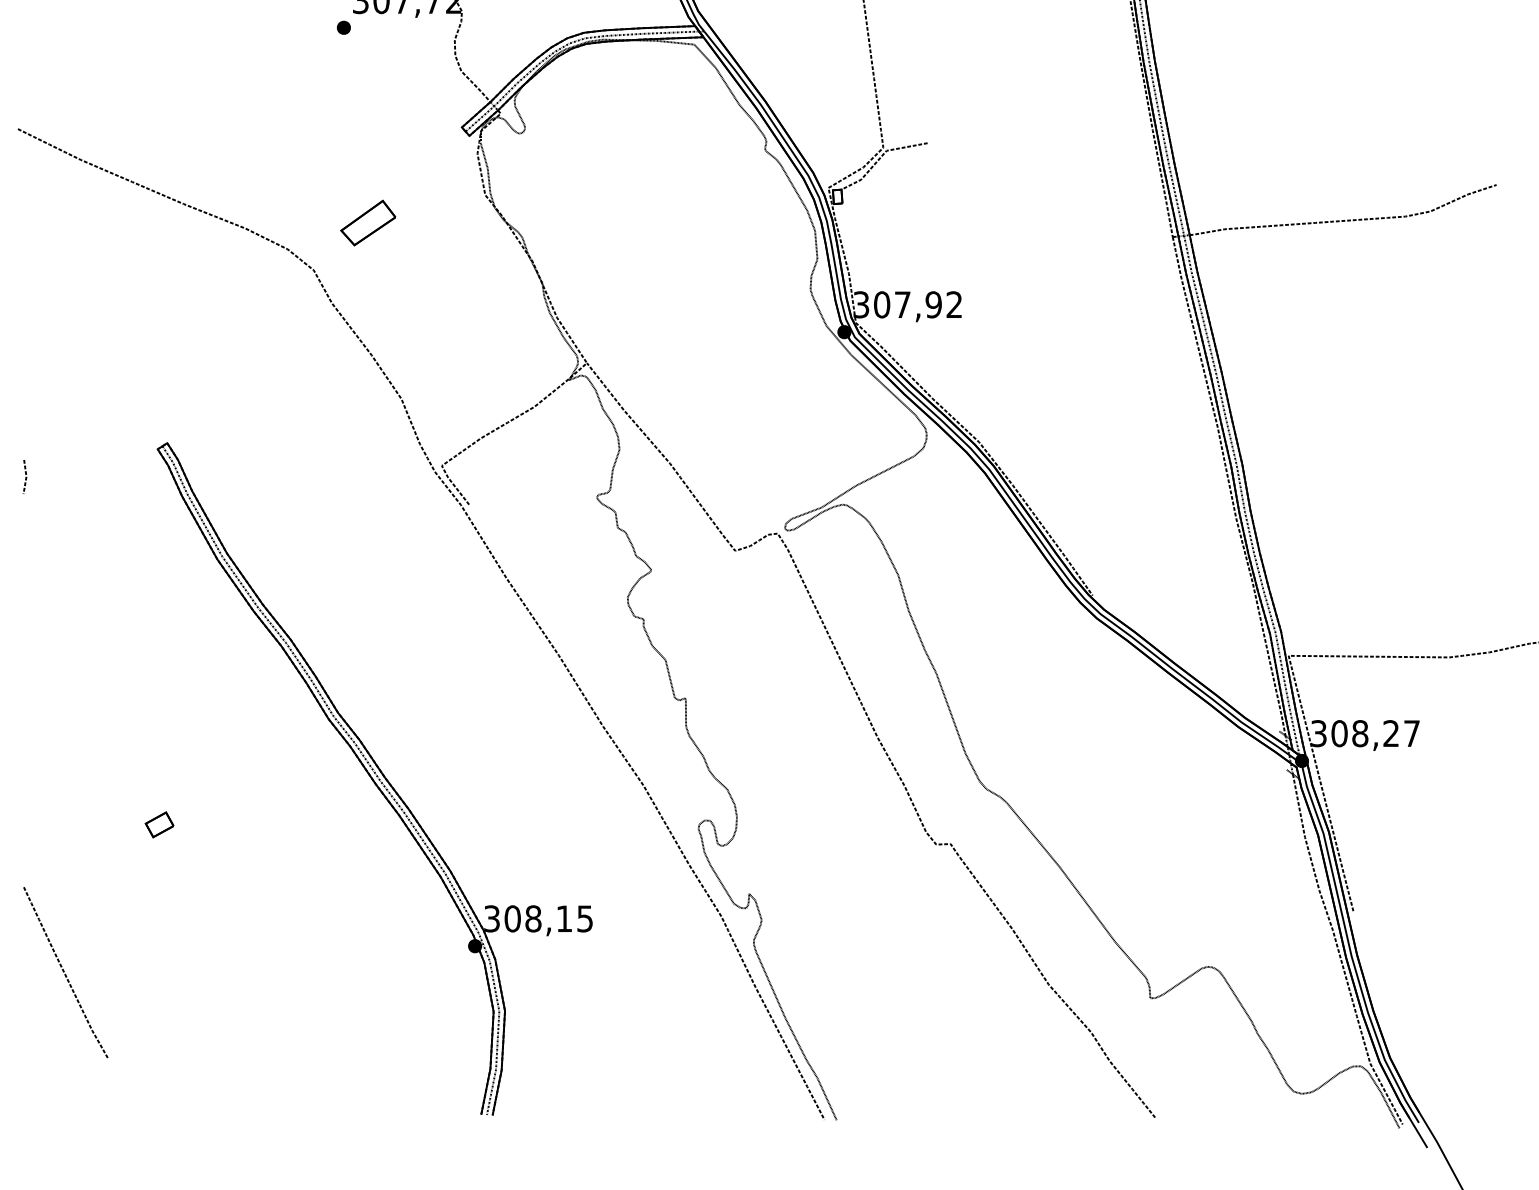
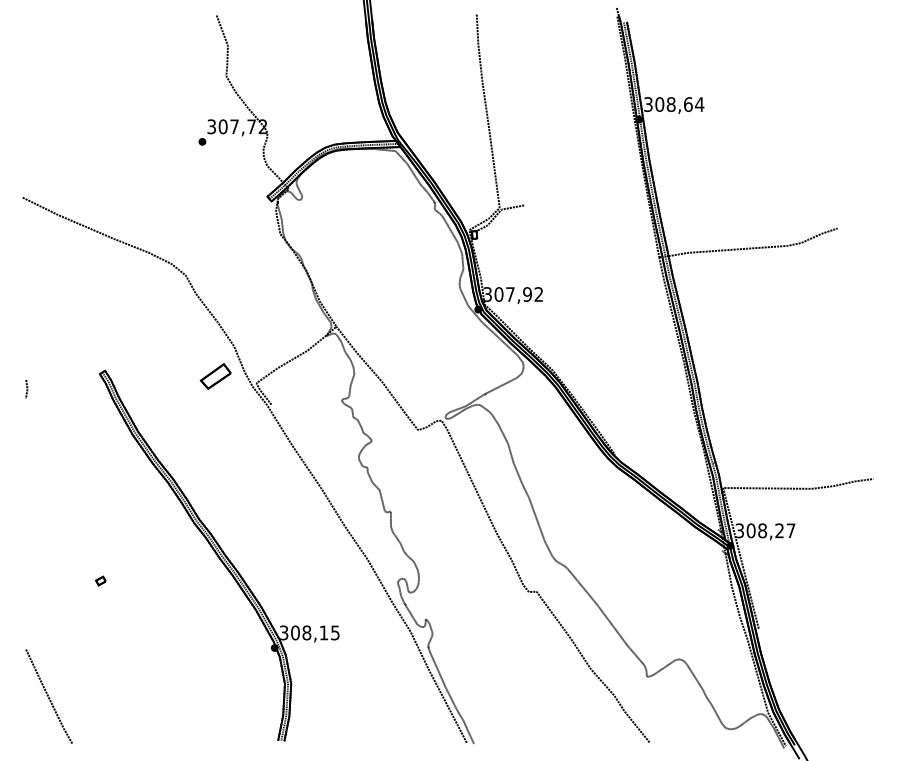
part: (367, 223) -> (215, 376), moved
part: (158, 823) -> (100, 580), size x0.62
curve: (64, 972) -> (48, 696), moved

